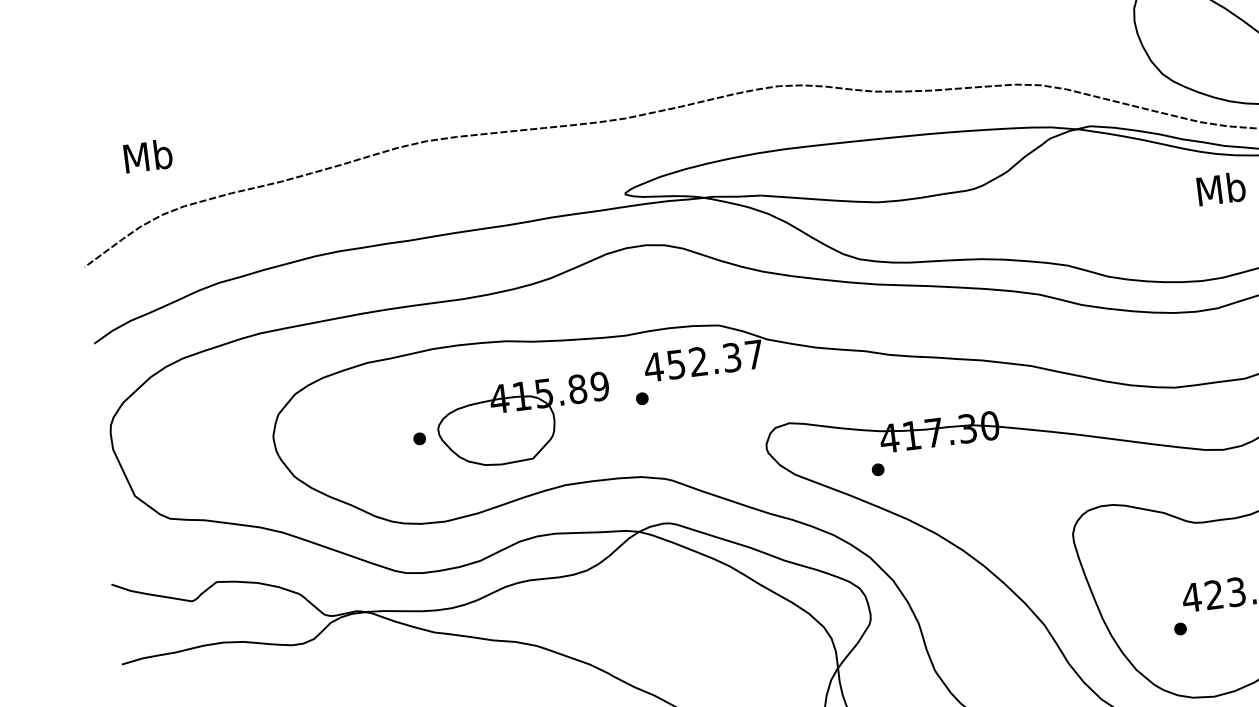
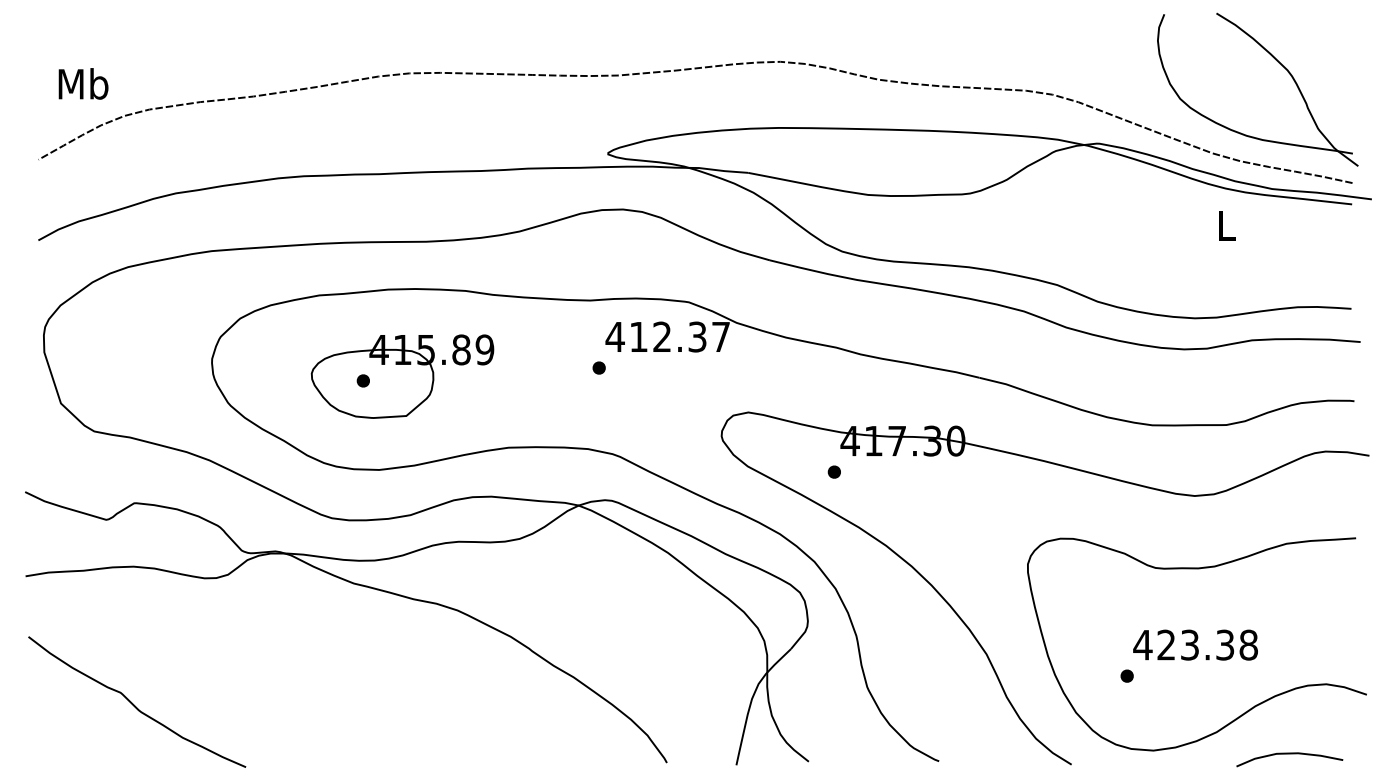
text: (148, 155) -> (83, 83), moved
text: (1221, 188) -> (1226, 225), Mb -> L
text: (676, 365) -> (638, 337), 452.37 -> 412.37
part: (524, 421) -> (402, 376), moved

